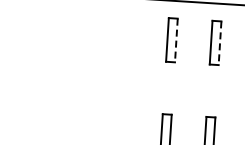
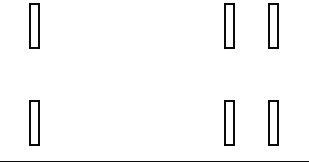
line: (176, 40) -> (234, 26), dashed -> solid
line: (219, 43) -> (277, 26), dashed -> solid

